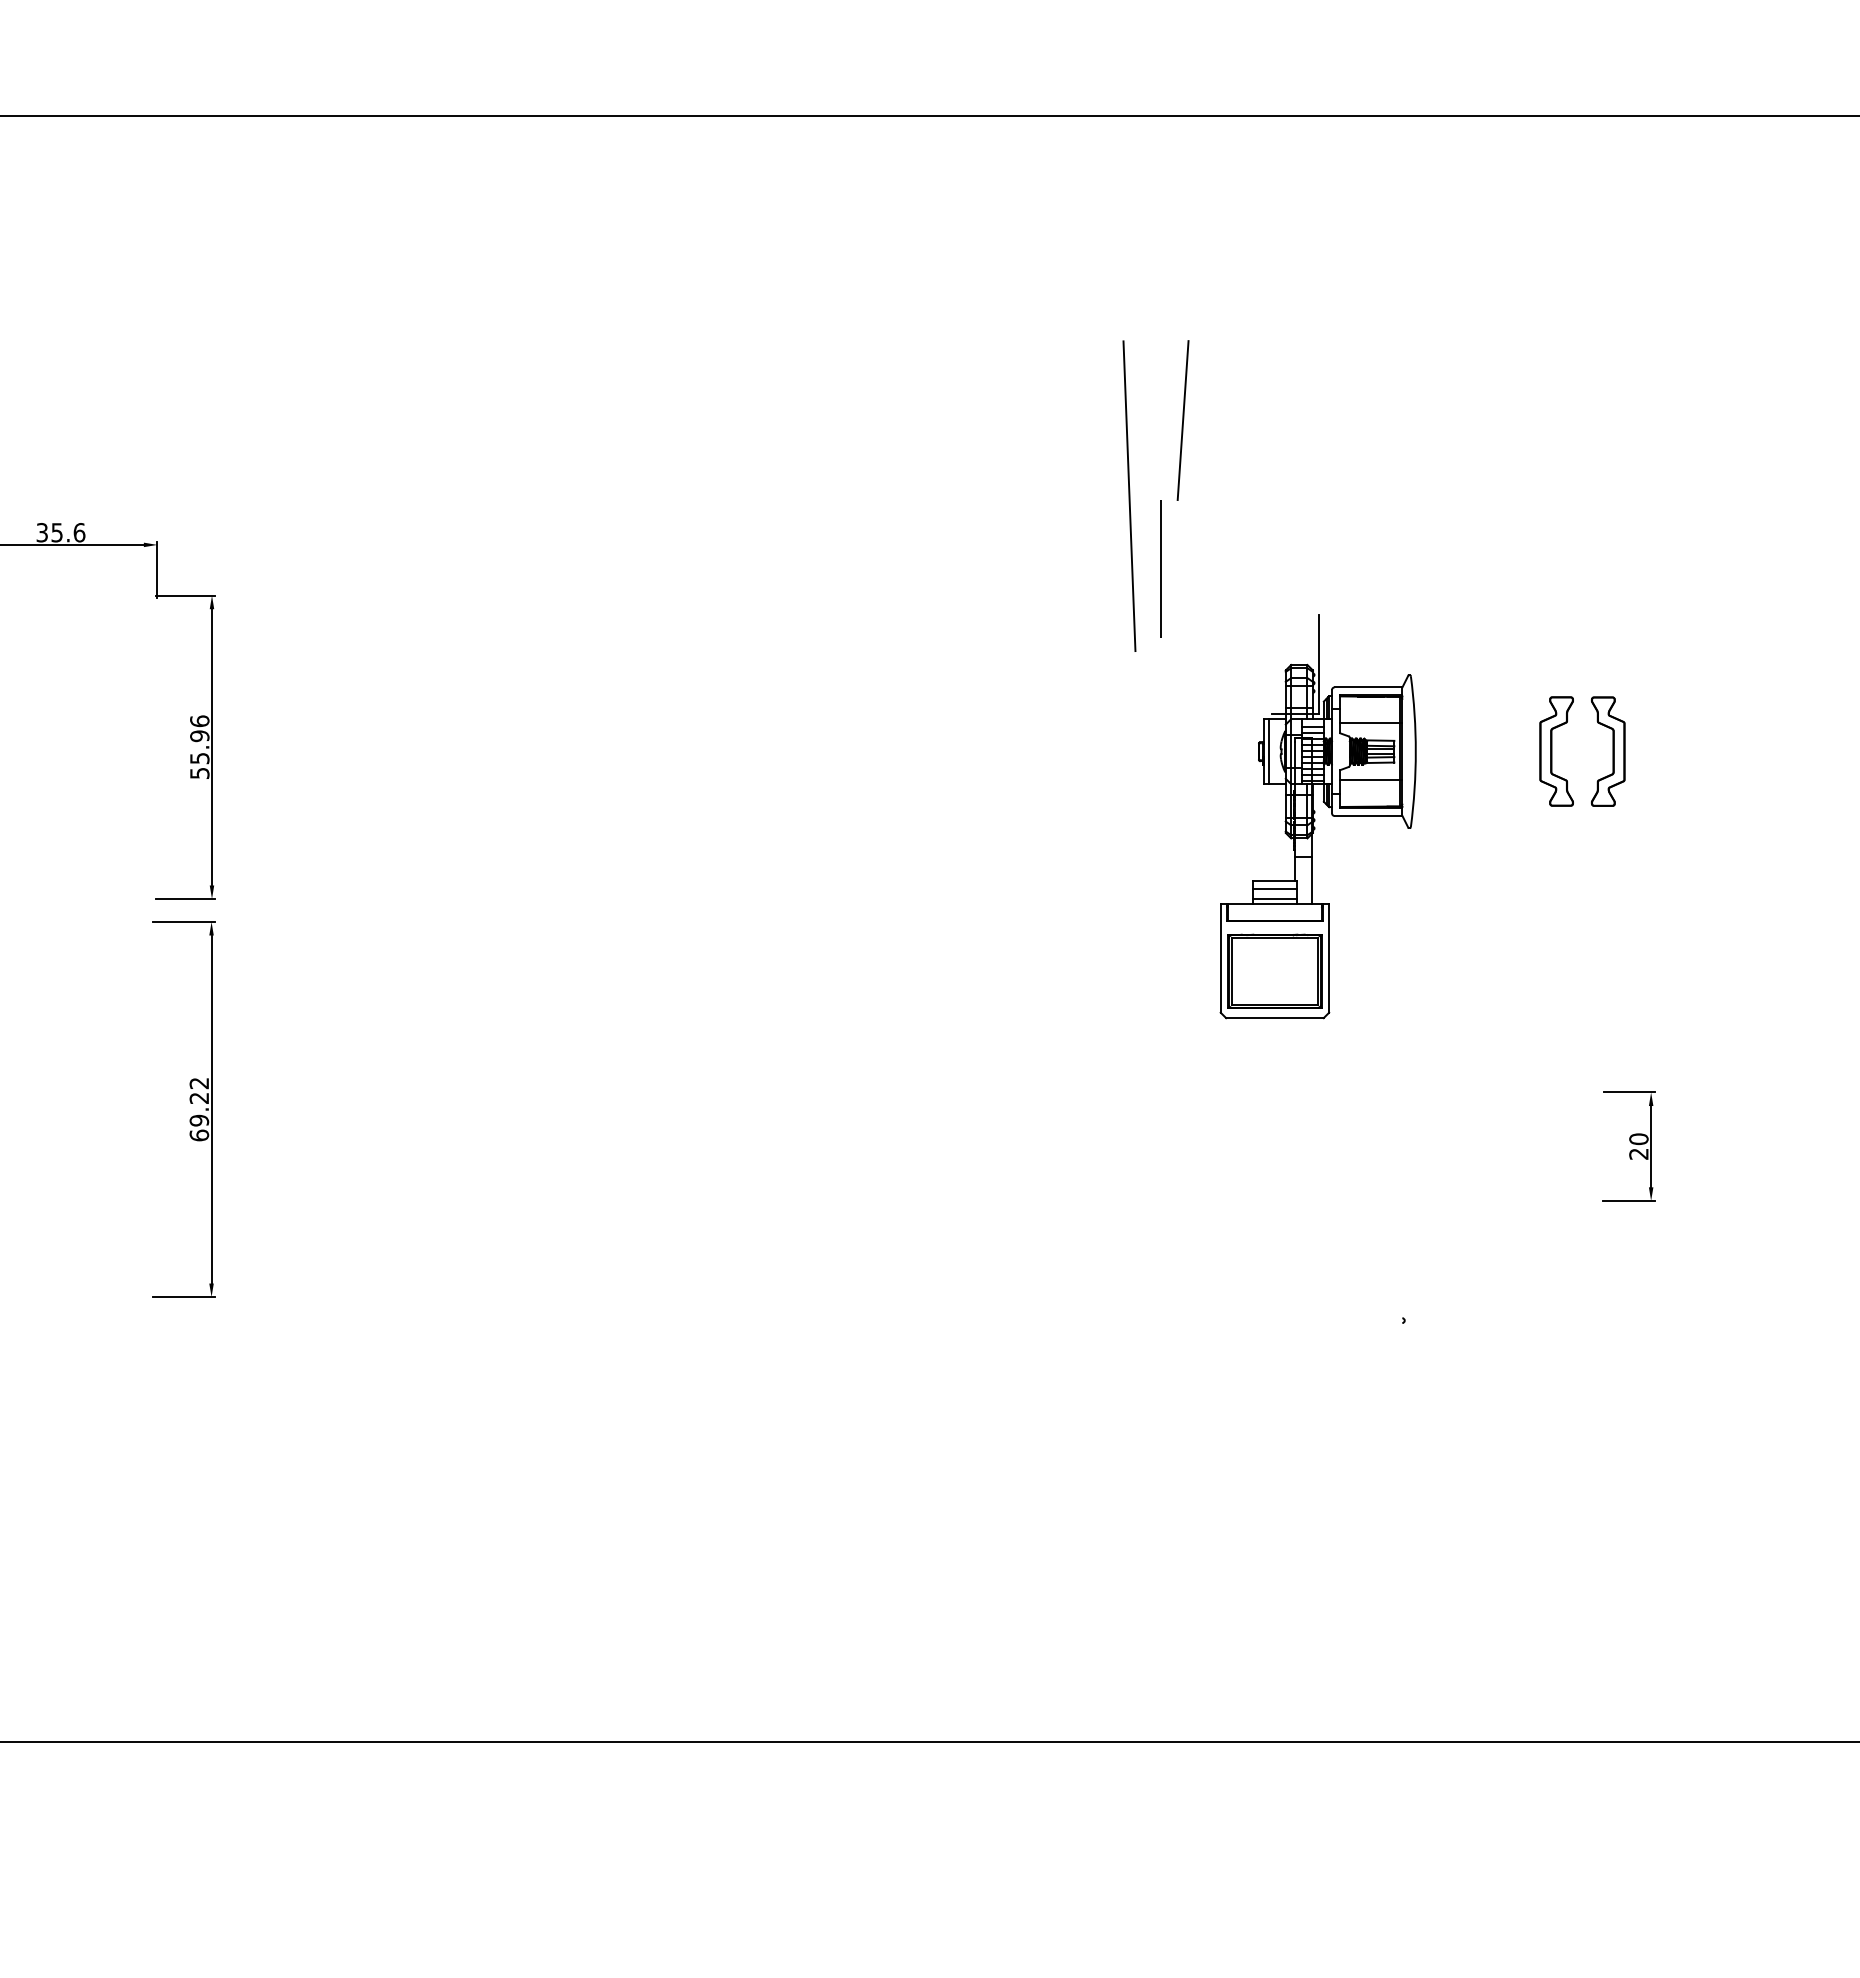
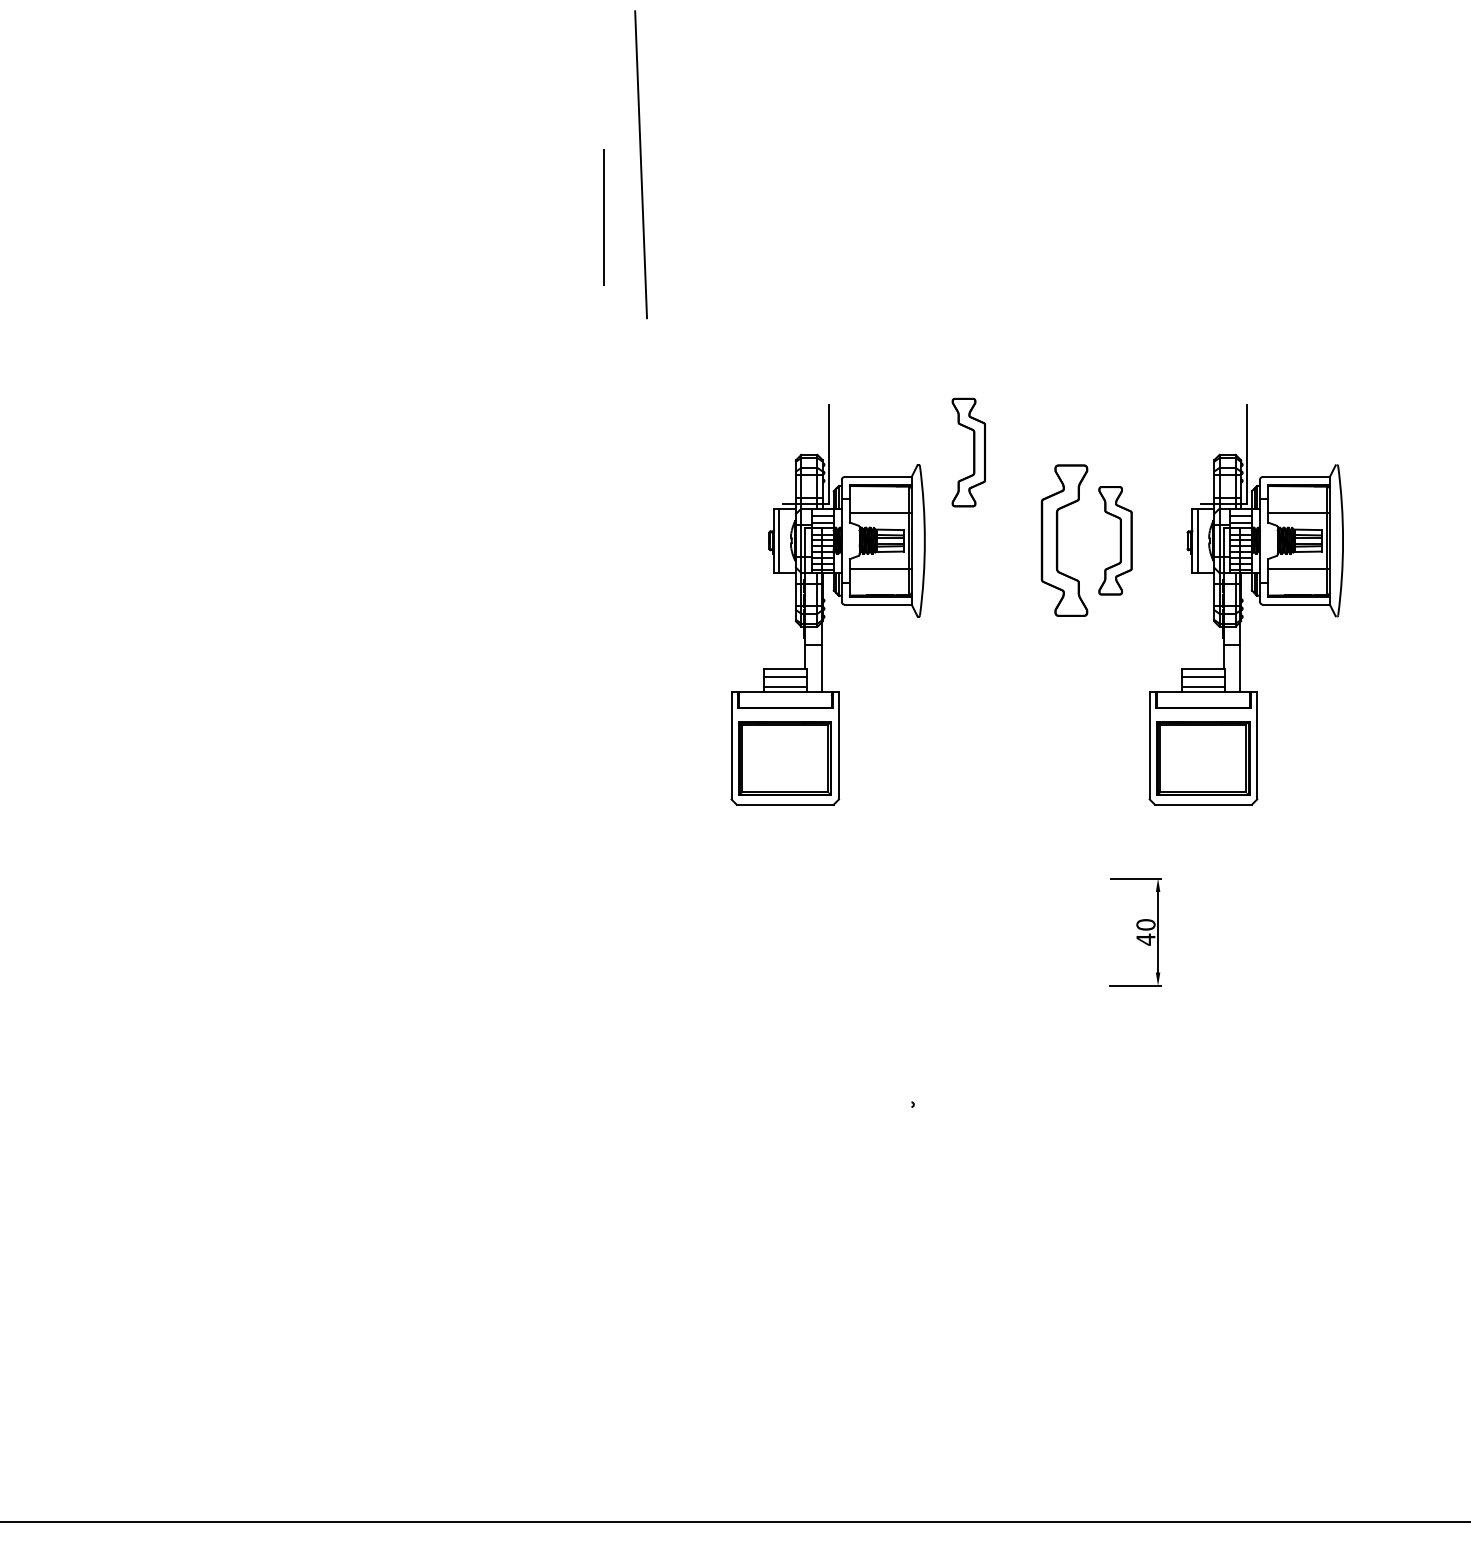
line: (1182, 420) -> (693, 212), removed
line: (1129, 495) -> (641, 164), moved
line: (1160, 568) -> (603, 216), moved
part: (1460, 662) -> (969, 452), added
part: (1556, 751) -> (1064, 540), size x1.4
part: (1739, 816) -> (1245, 605), added
text: (1638, 1154) -> (1145, 940), 20 -> 40

